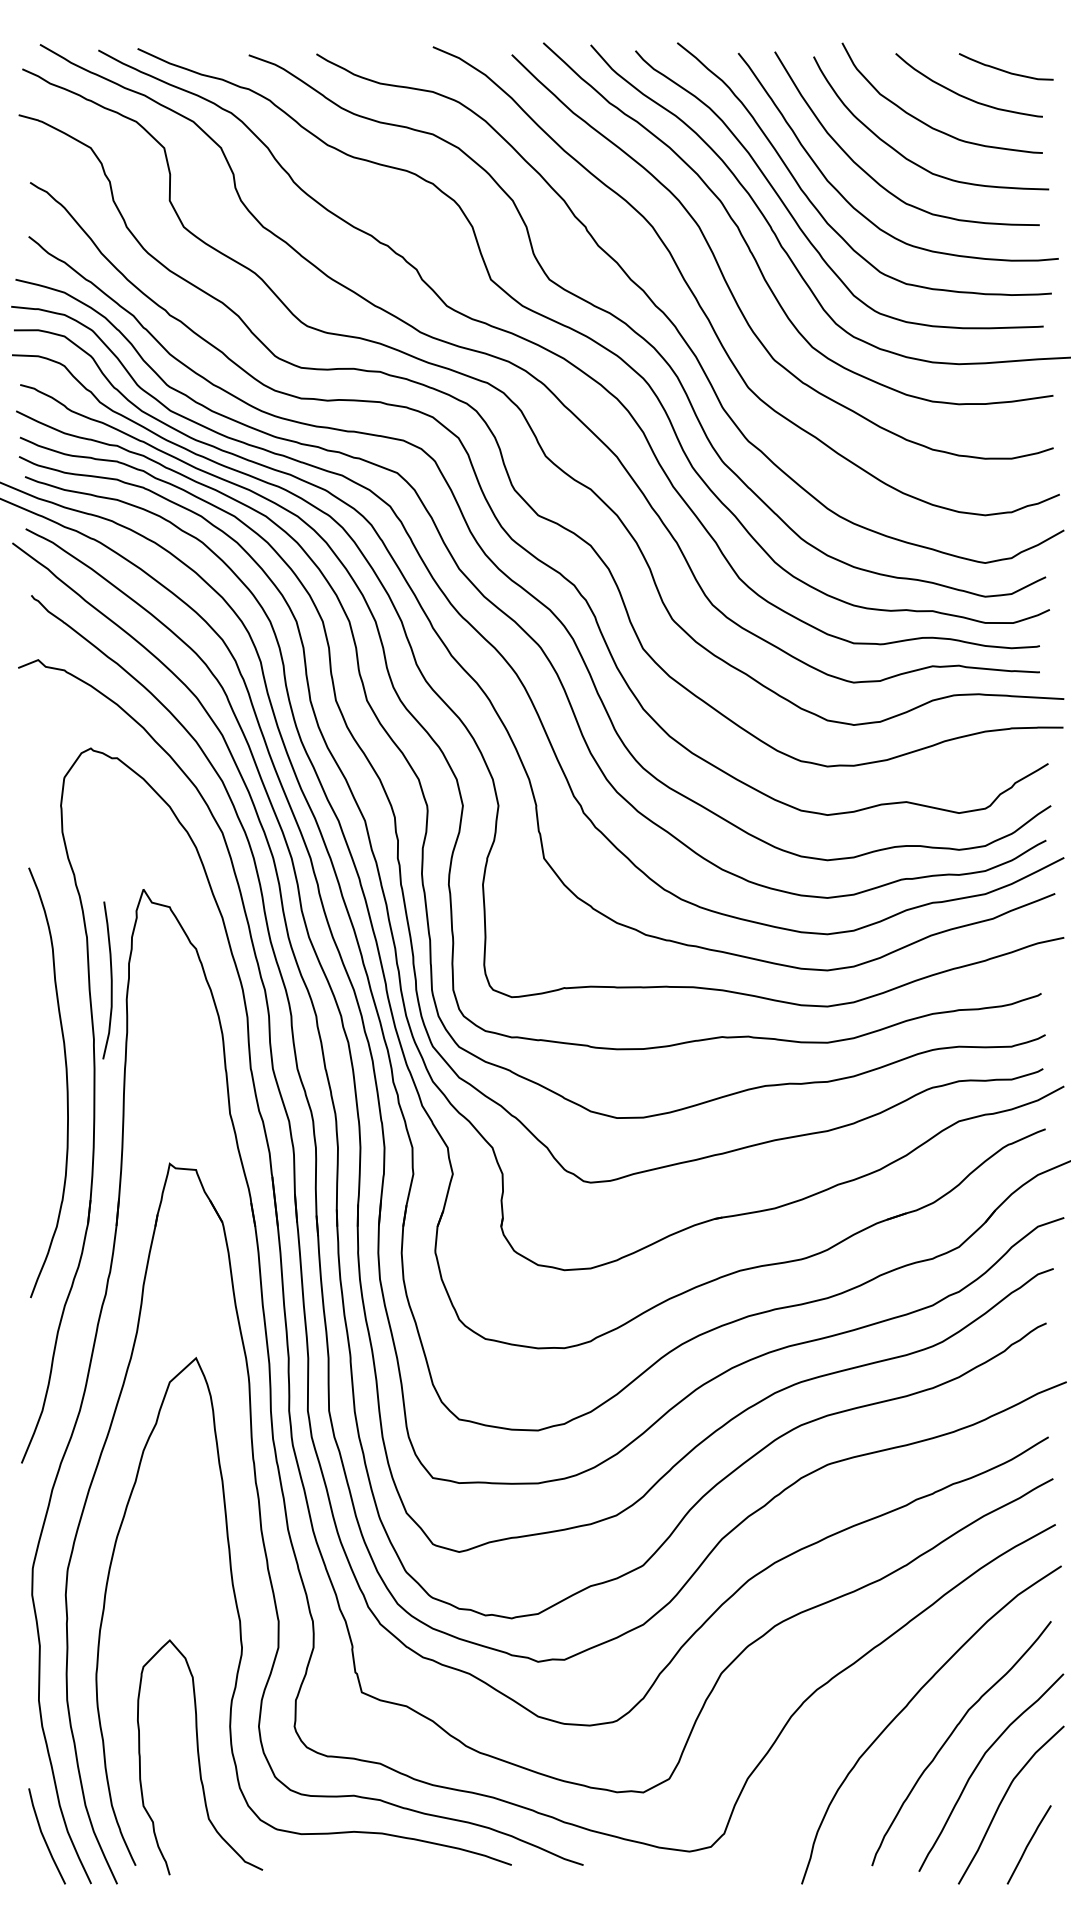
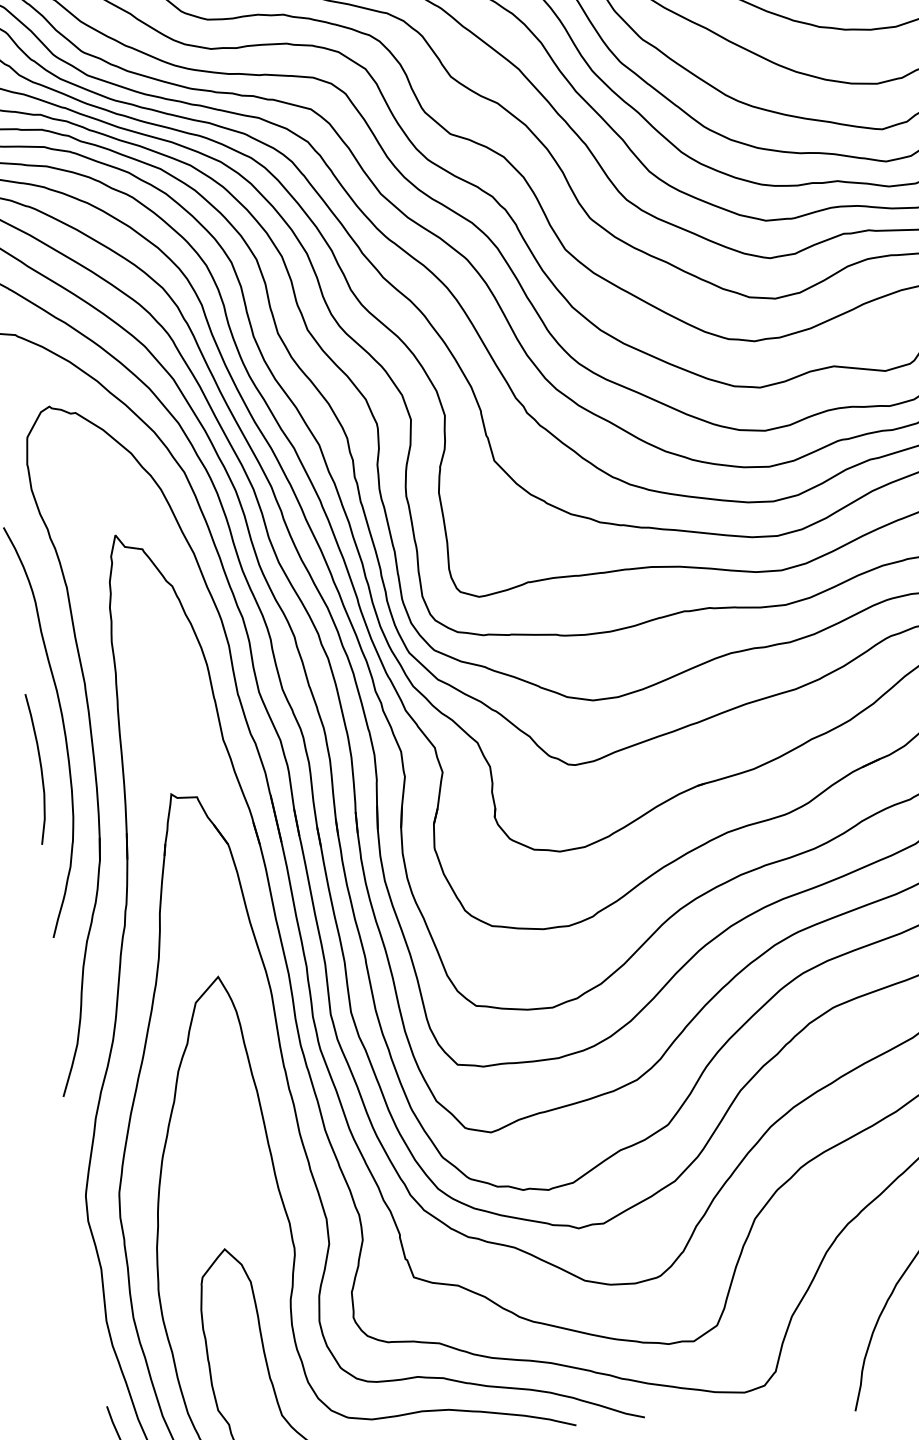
curve: (110, 980) -> (40, 768), moved

